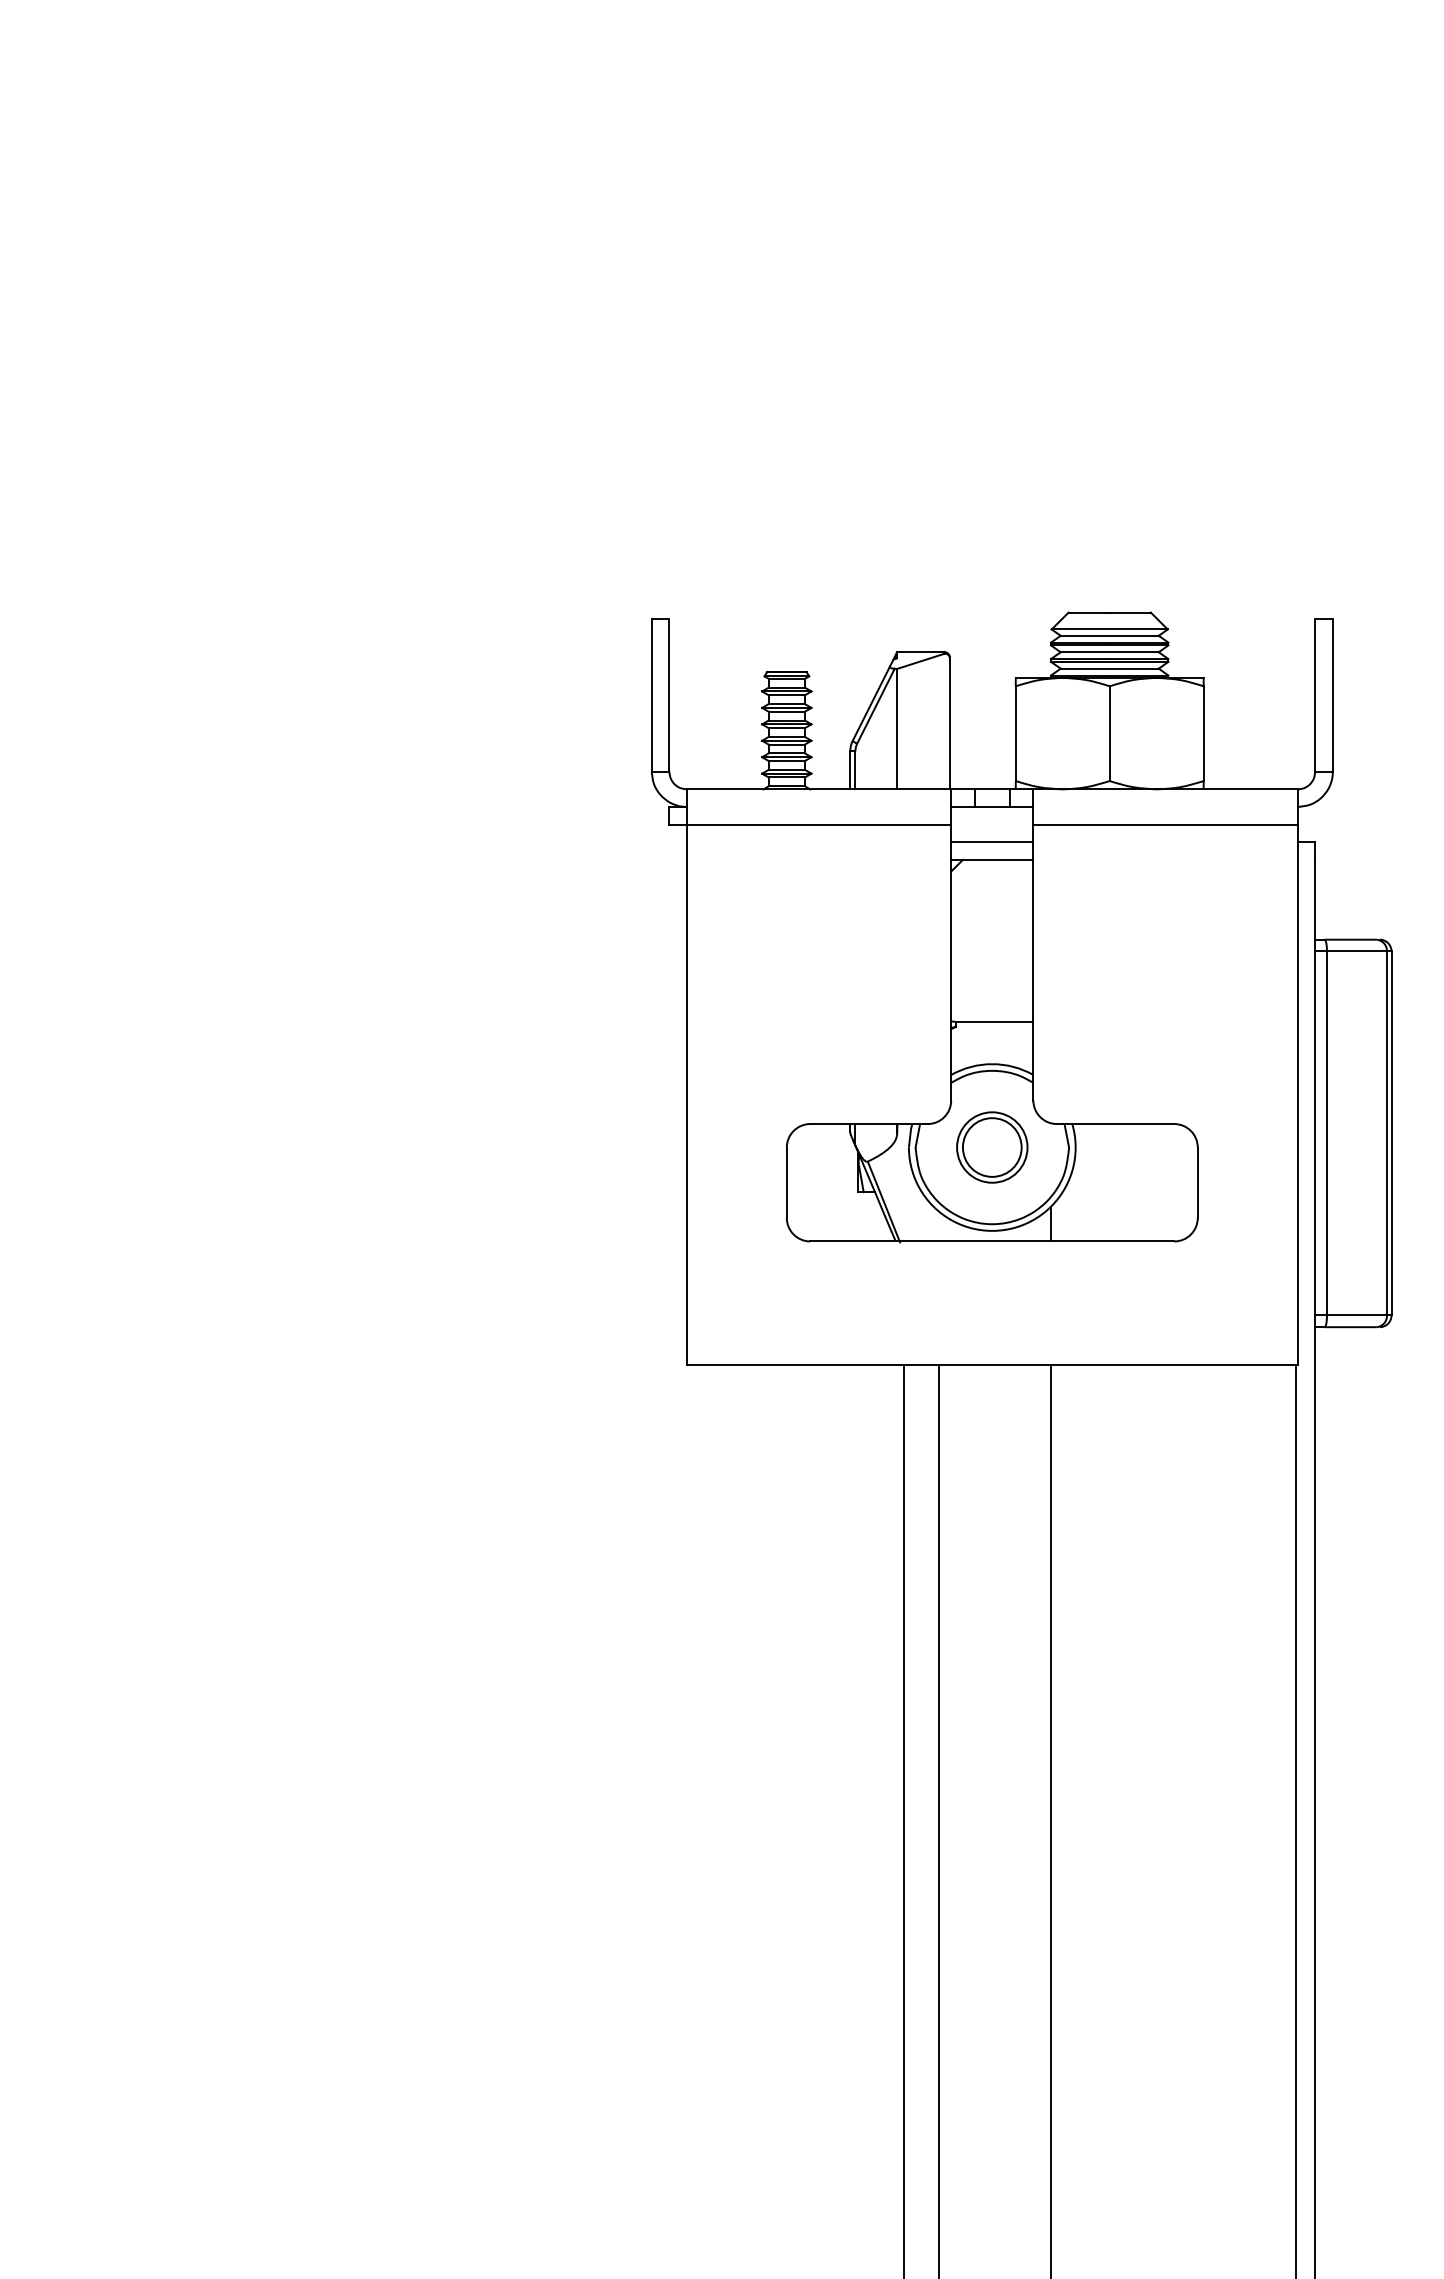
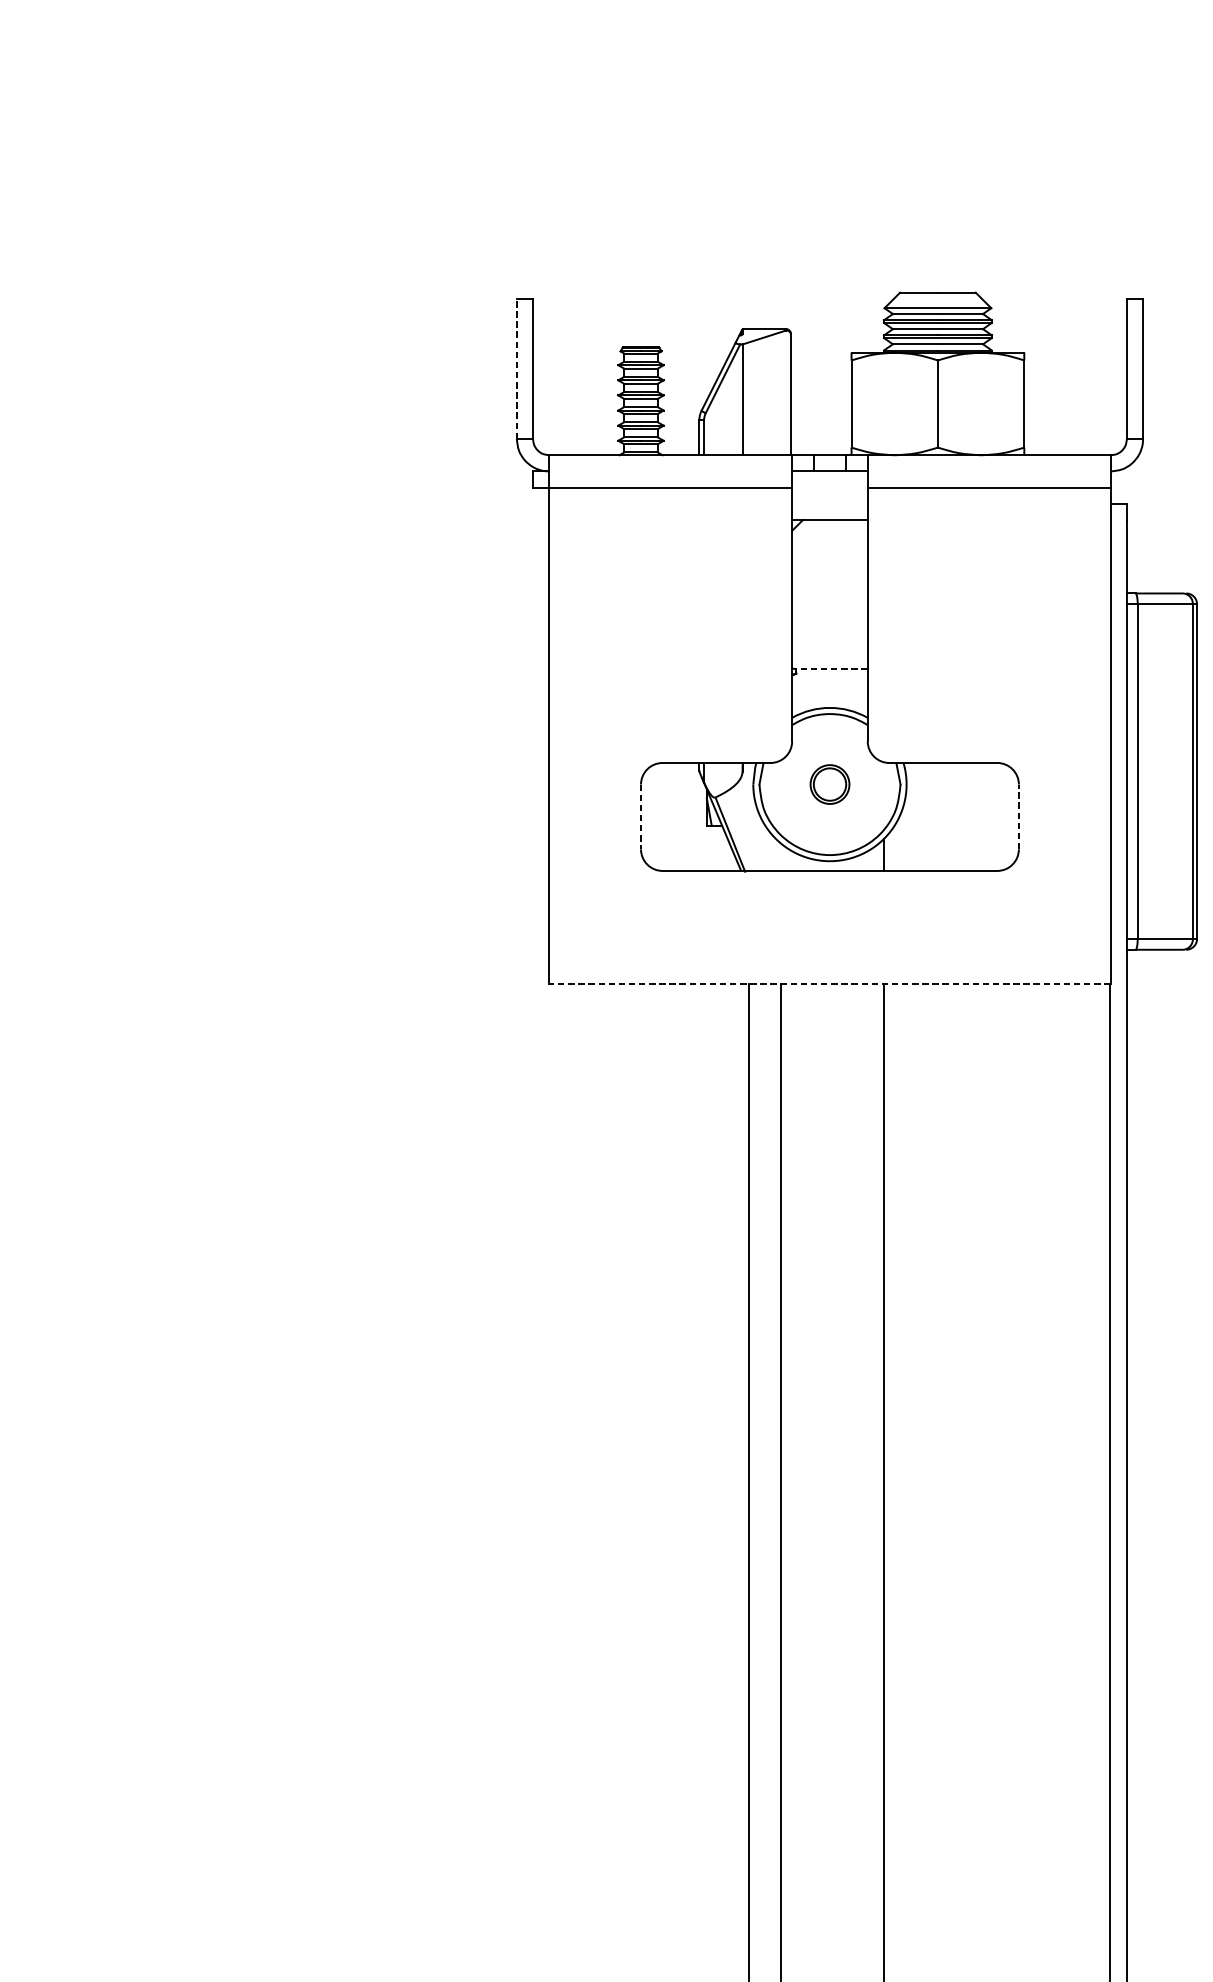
line: (651, 694) -> (516, 368), solid -> dashed
line: (992, 842) -> (830, 504), removed
line: (994, 1021) -> (831, 668), solid -> dashed
part: (992, 1147) -> (830, 784), size x0.6
line: (1197, 1182) -> (1018, 816), solid -> dashed
line: (786, 1183) -> (640, 817), solid -> dashed
line: (991, 1364) -> (829, 984), solid -> dashed

